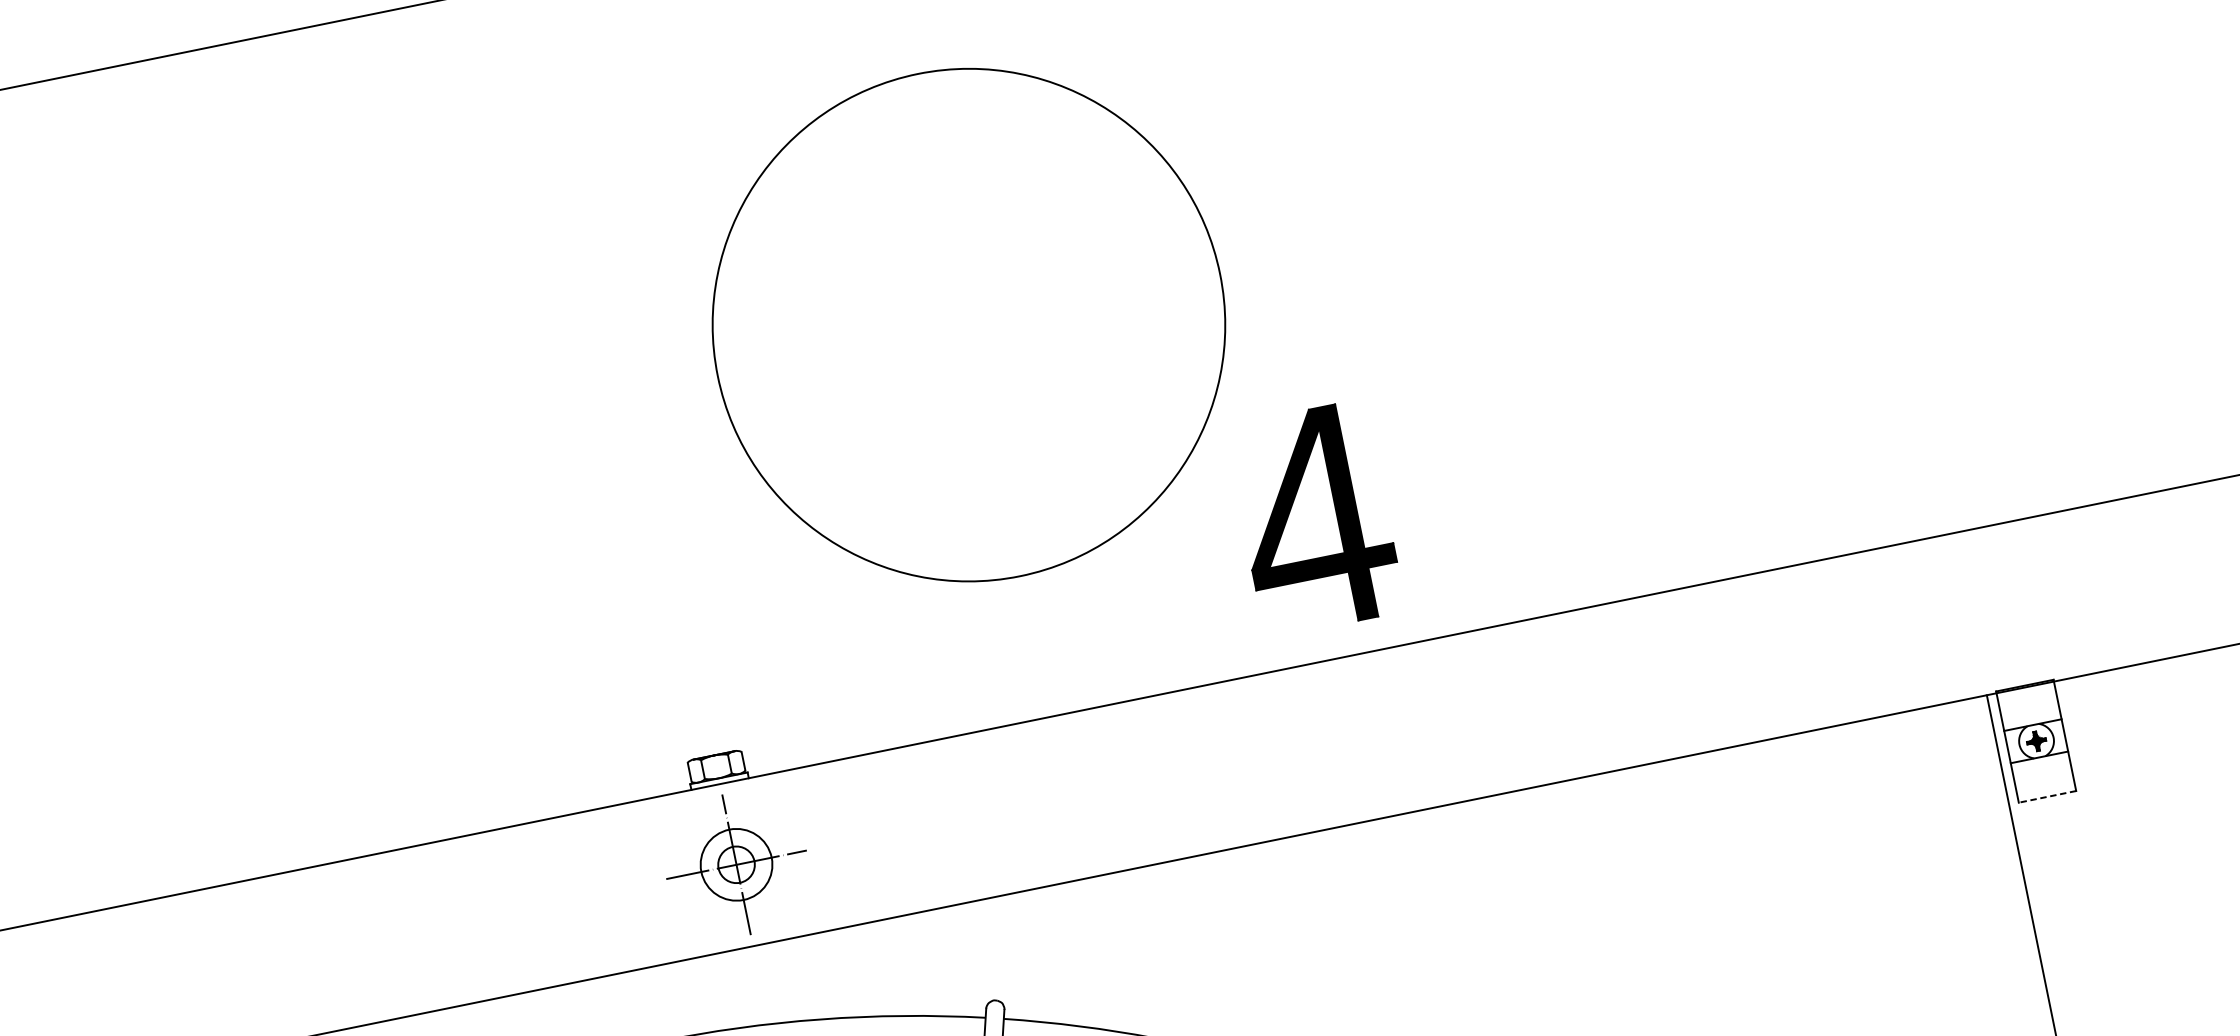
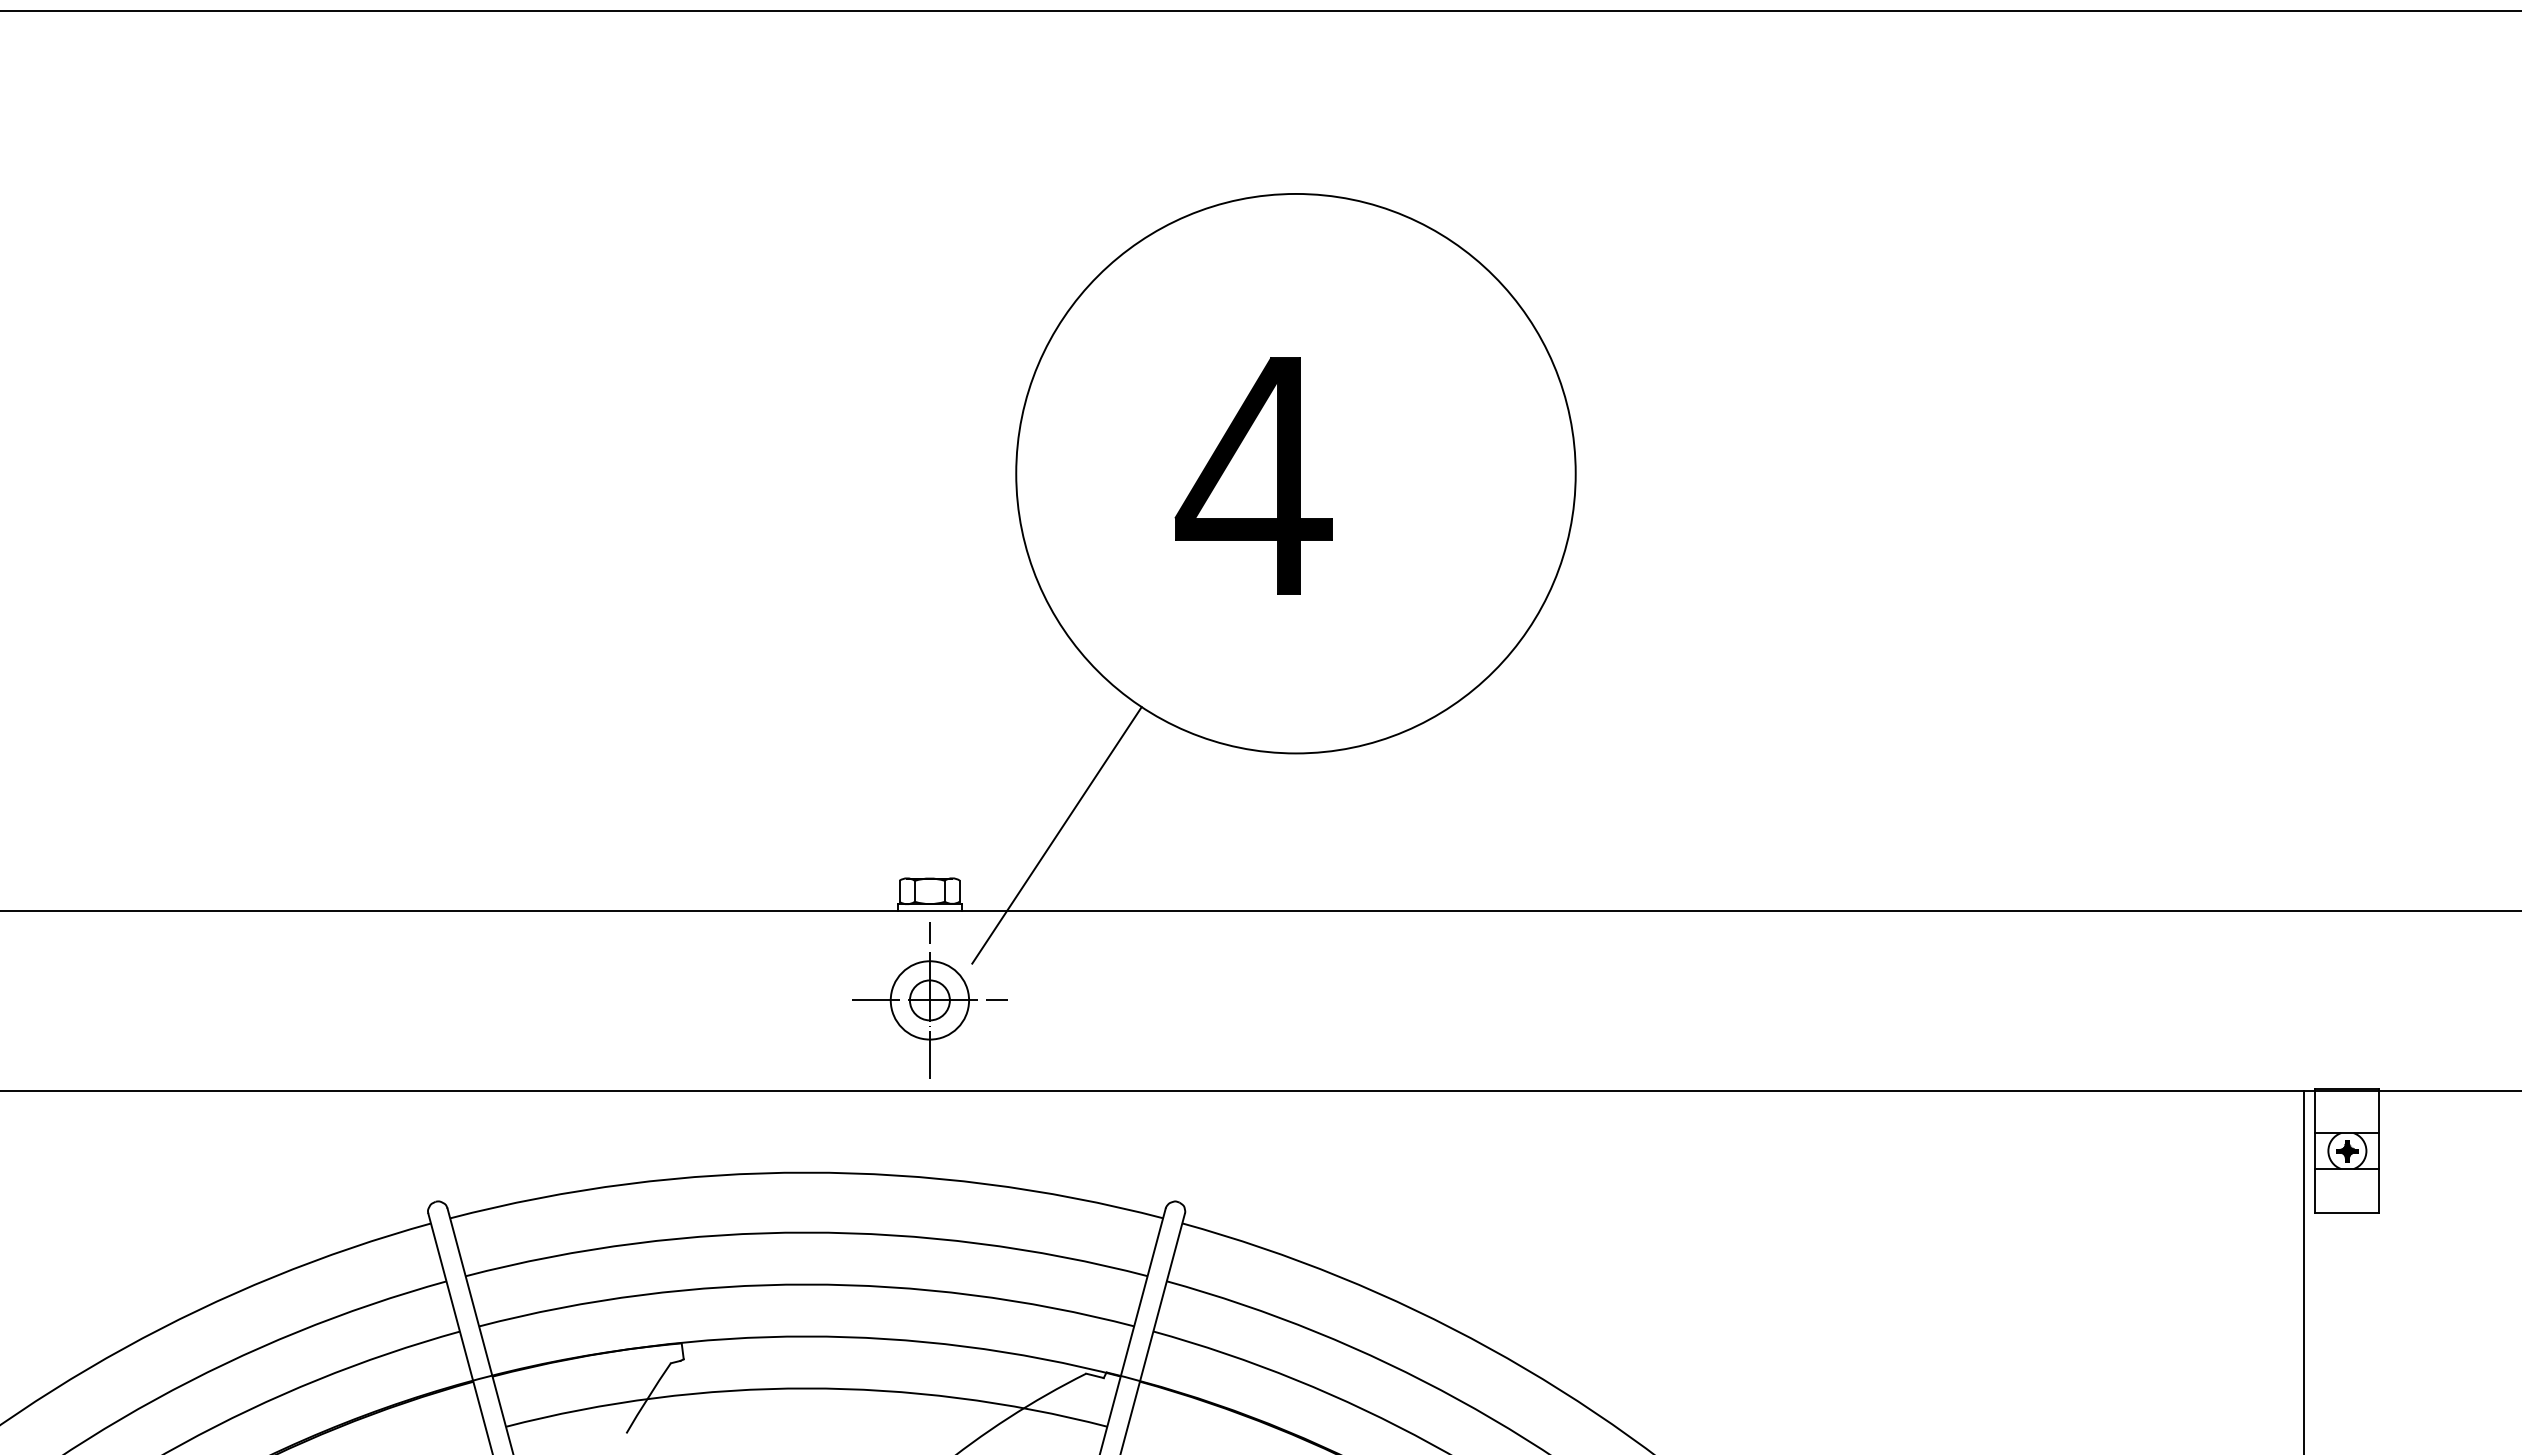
part: (1314, 518) -> (1253, 475), moved
line: (820, 693) -> (1056, 835), added
line: (2048, 797) -> (2347, 1213), dashed -> solid

